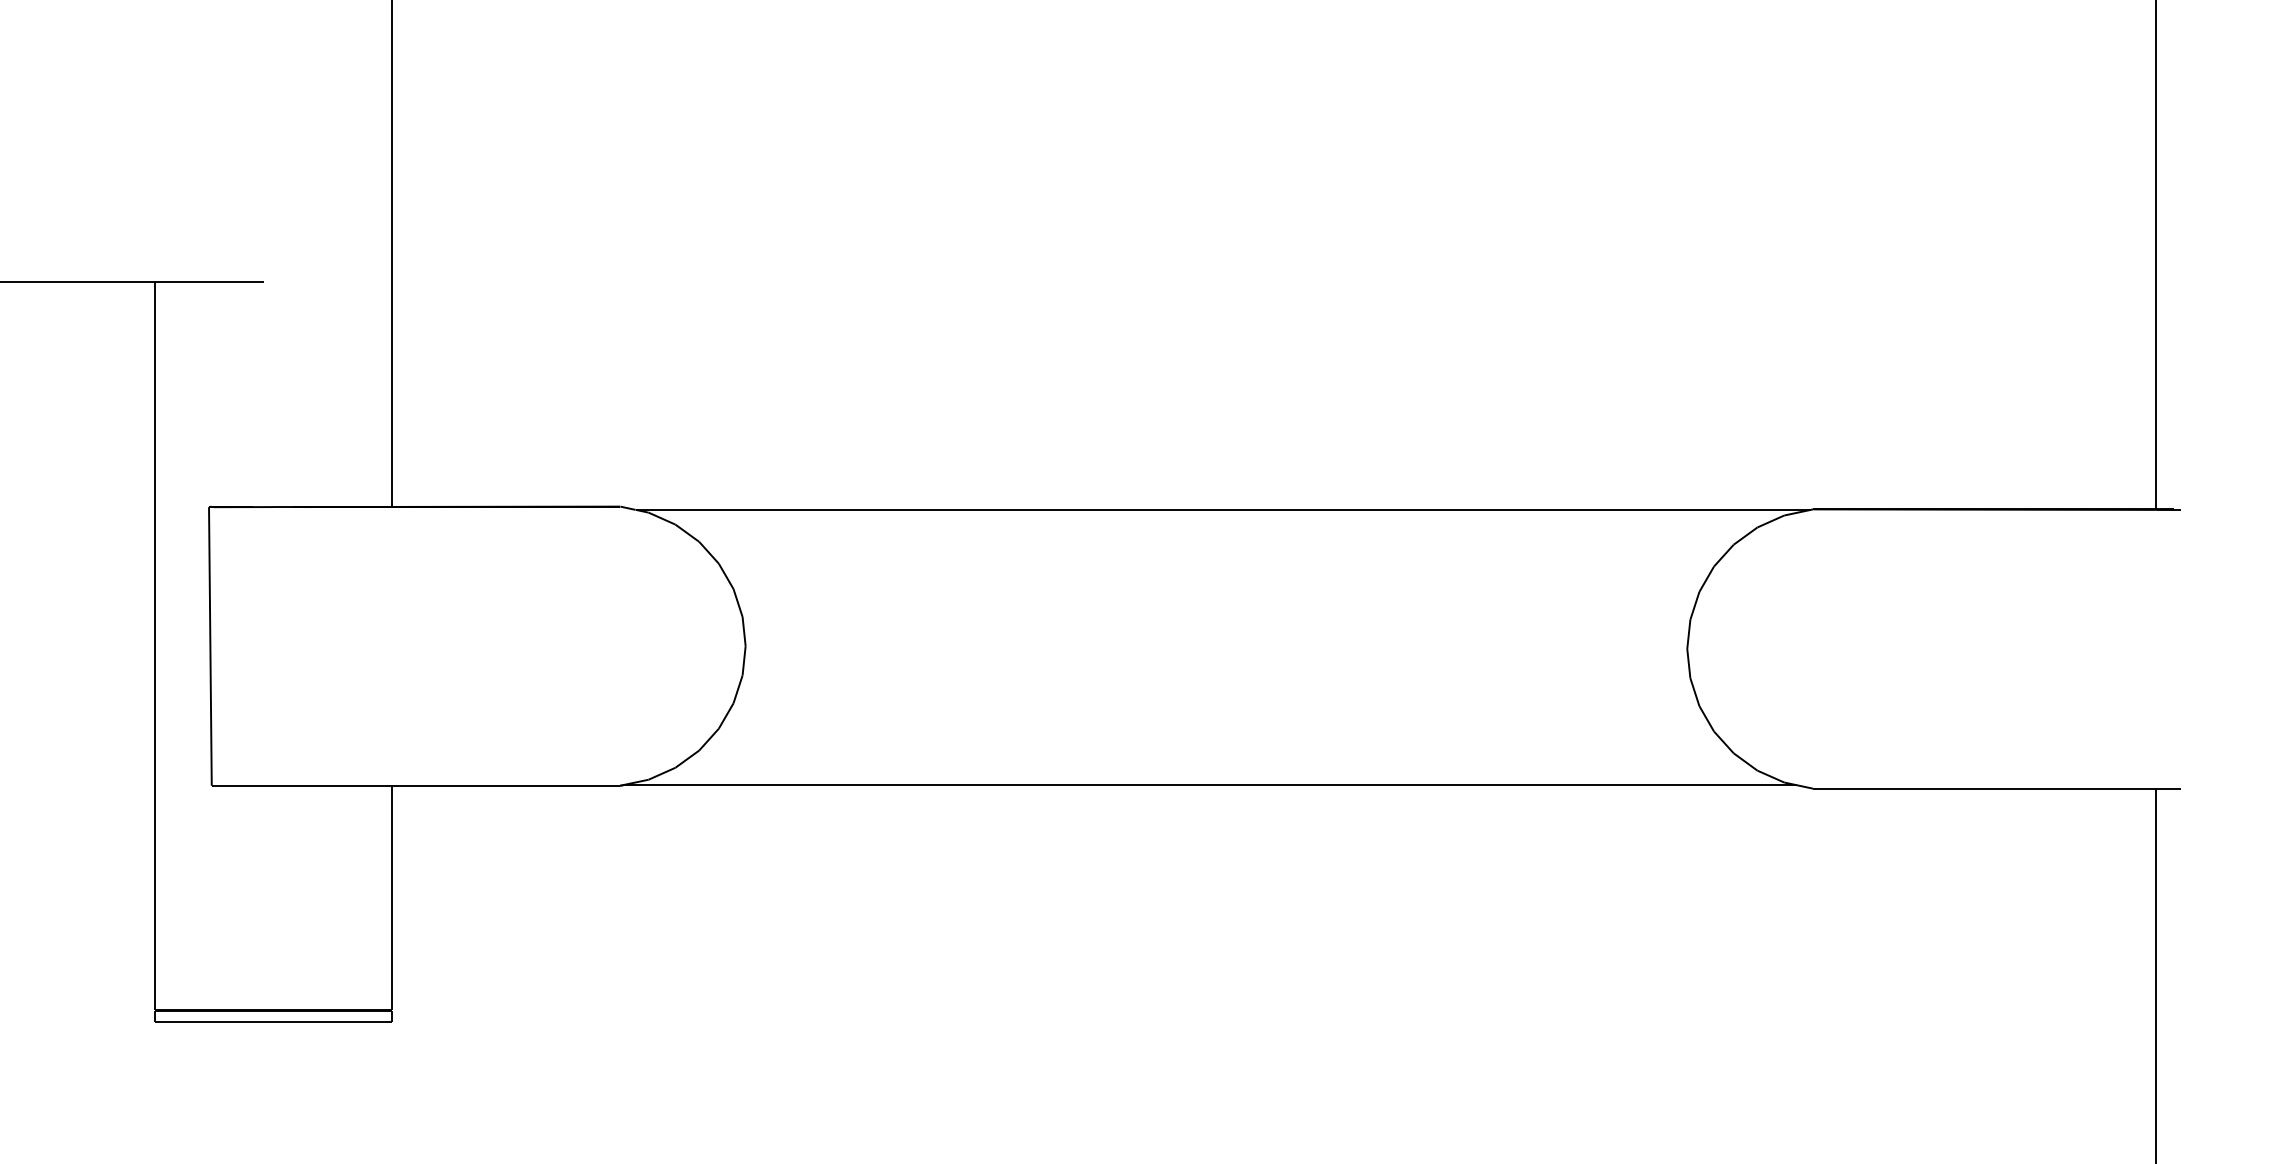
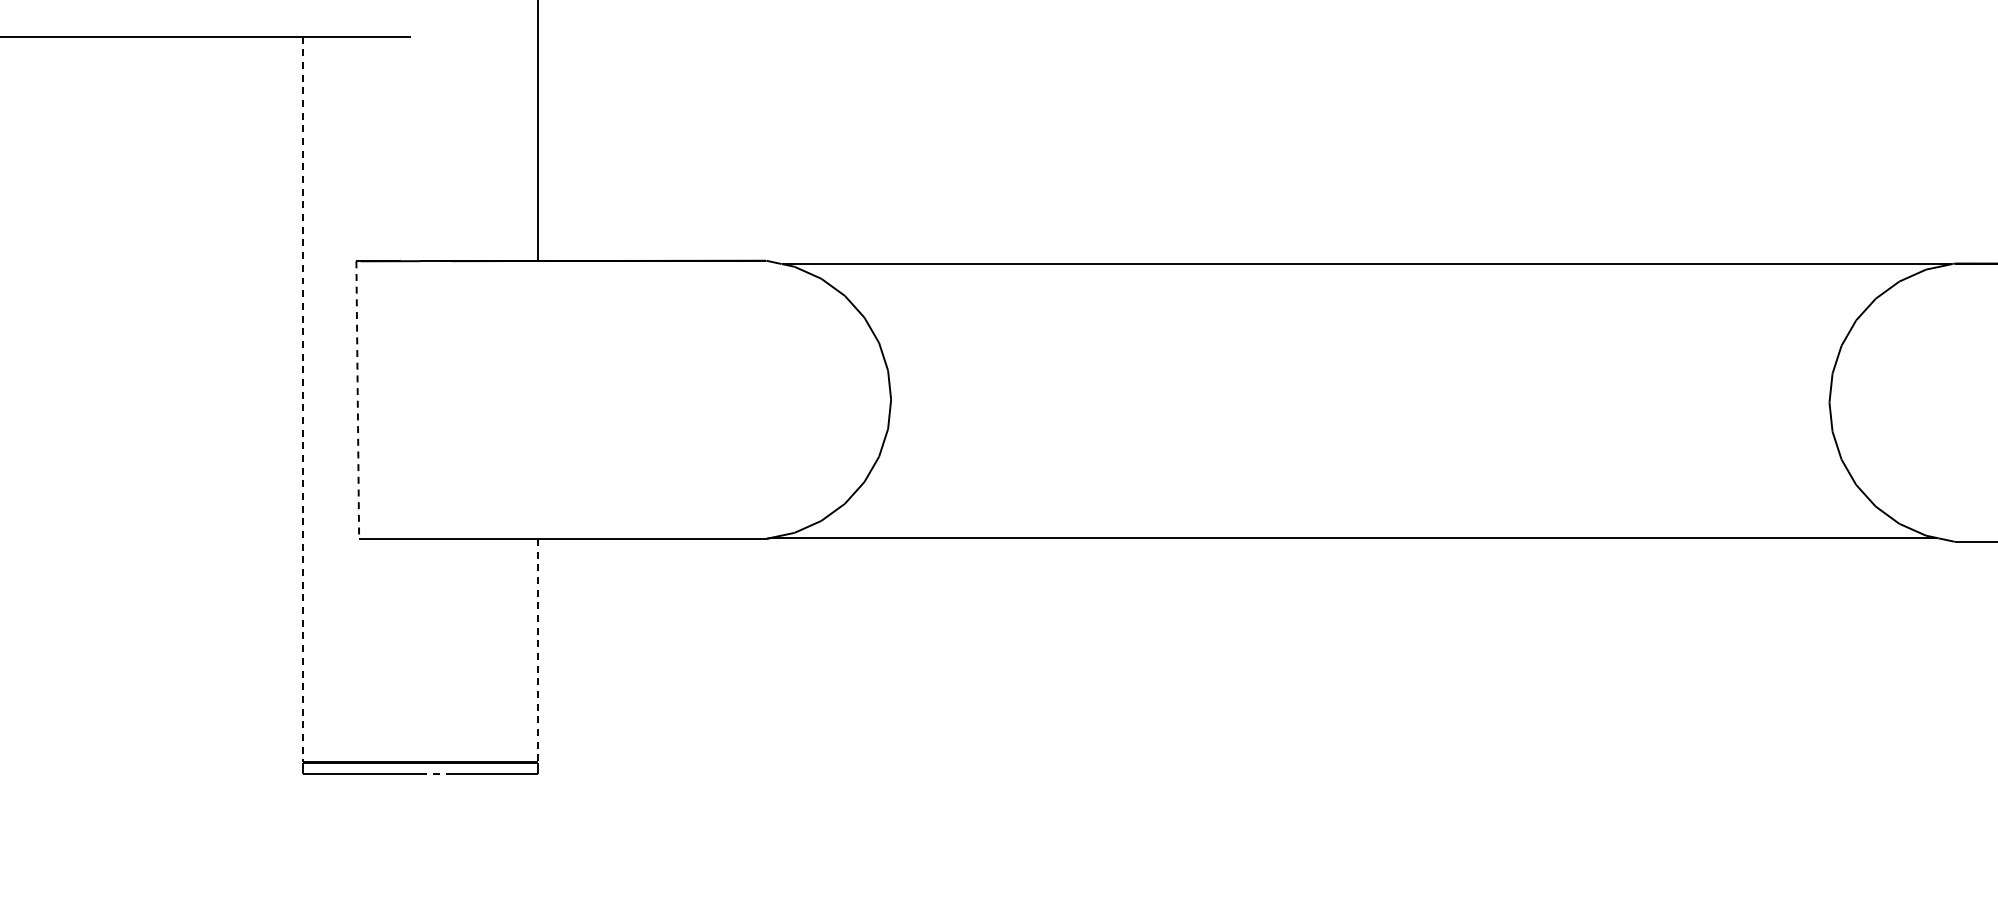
line: (155, 646) -> (303, 400), solid -> dashed
line: (210, 646) -> (357, 400), solid -> dashed
line: (391, 898) -> (538, 651), solid -> dashed
line: (288, 1022) -> (435, 774), solid -> dashed

